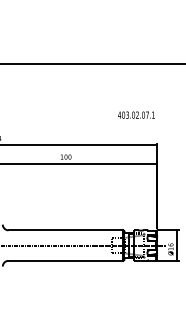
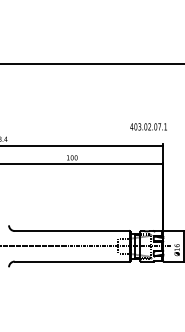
text: (136, 114) -> (148, 126), moved

